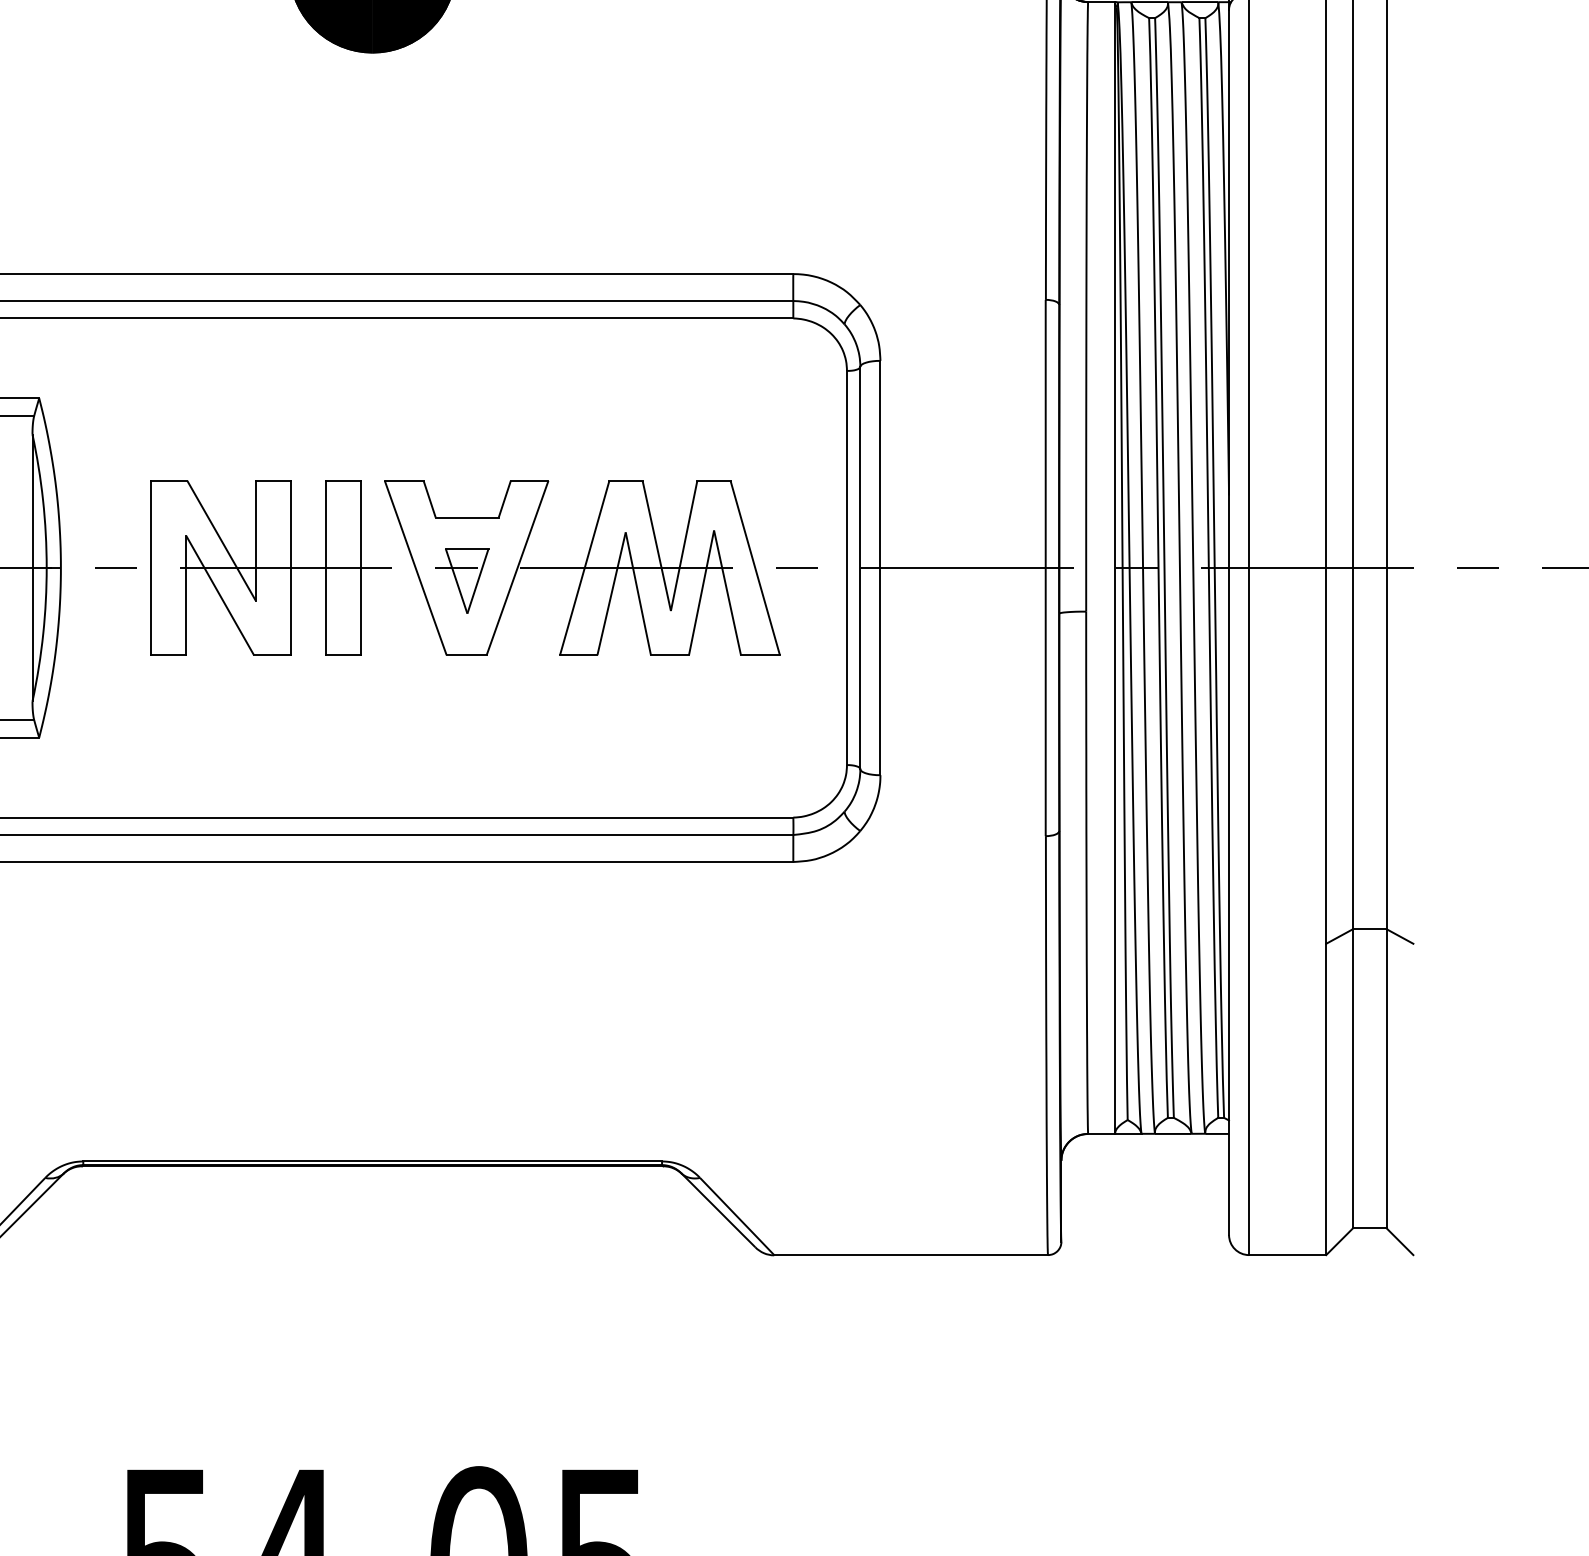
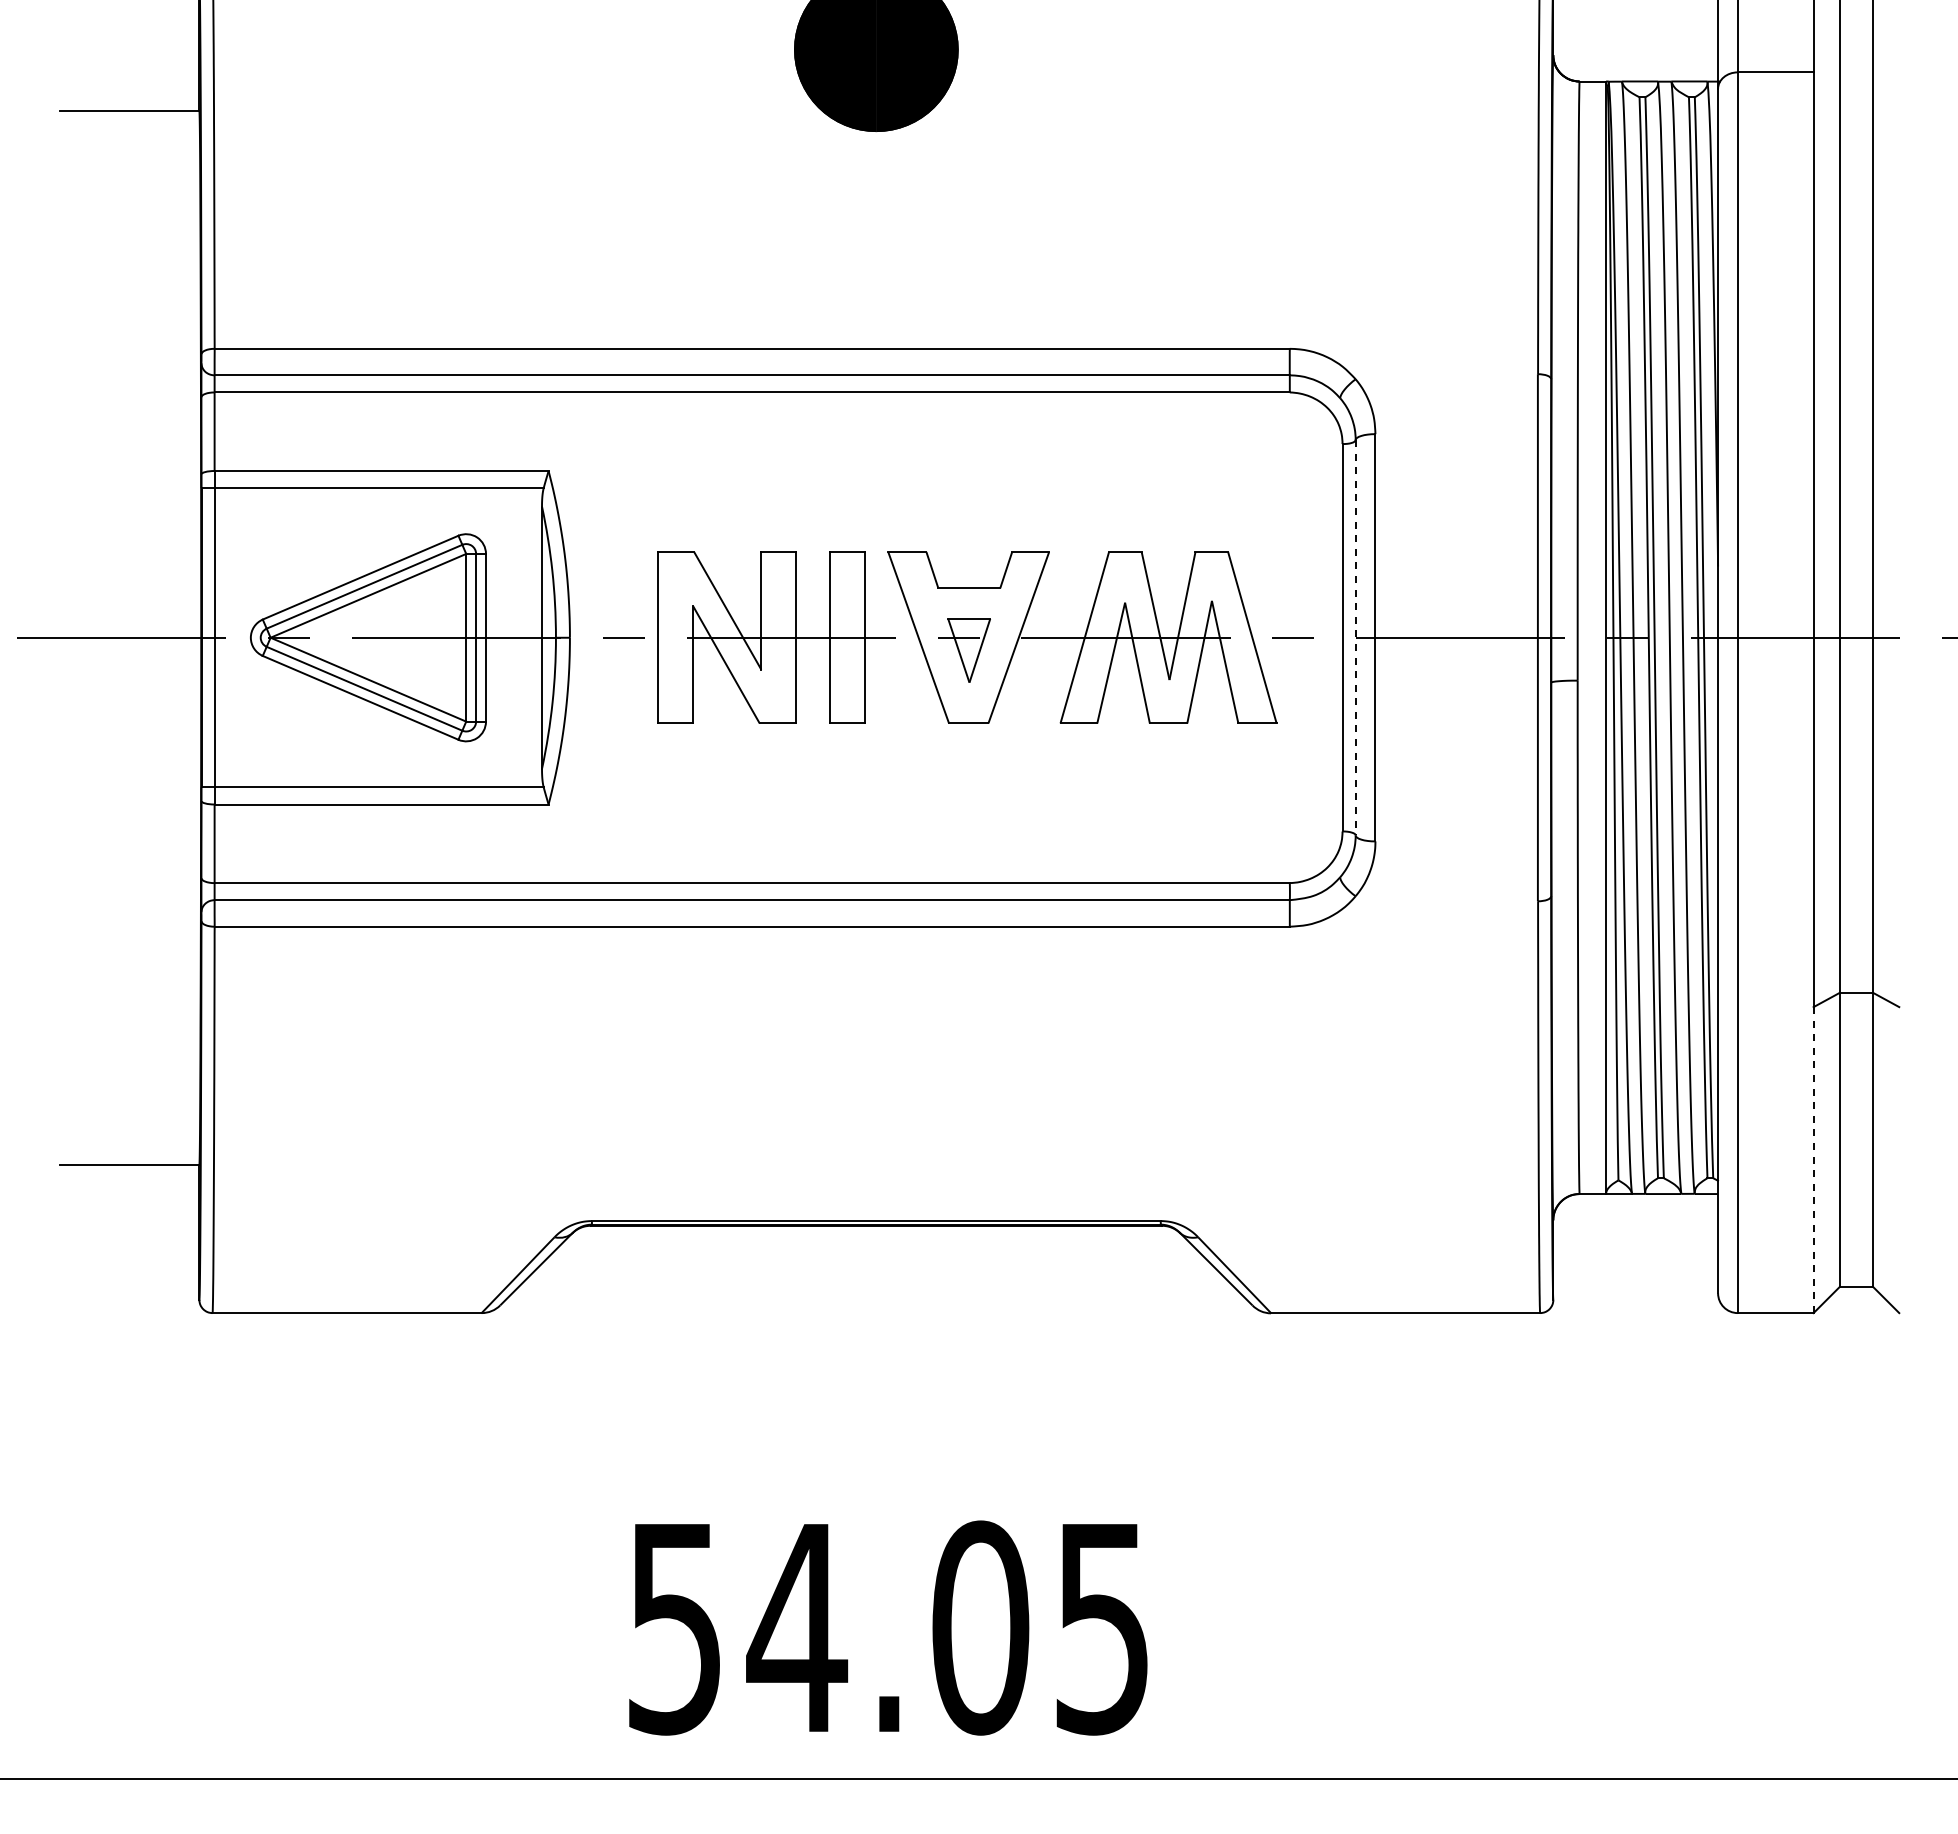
line: (860, 567) -> (1355, 637), solid -> dashed
line: (1326, 1099) -> (1813, 1160), solid -> dashed

